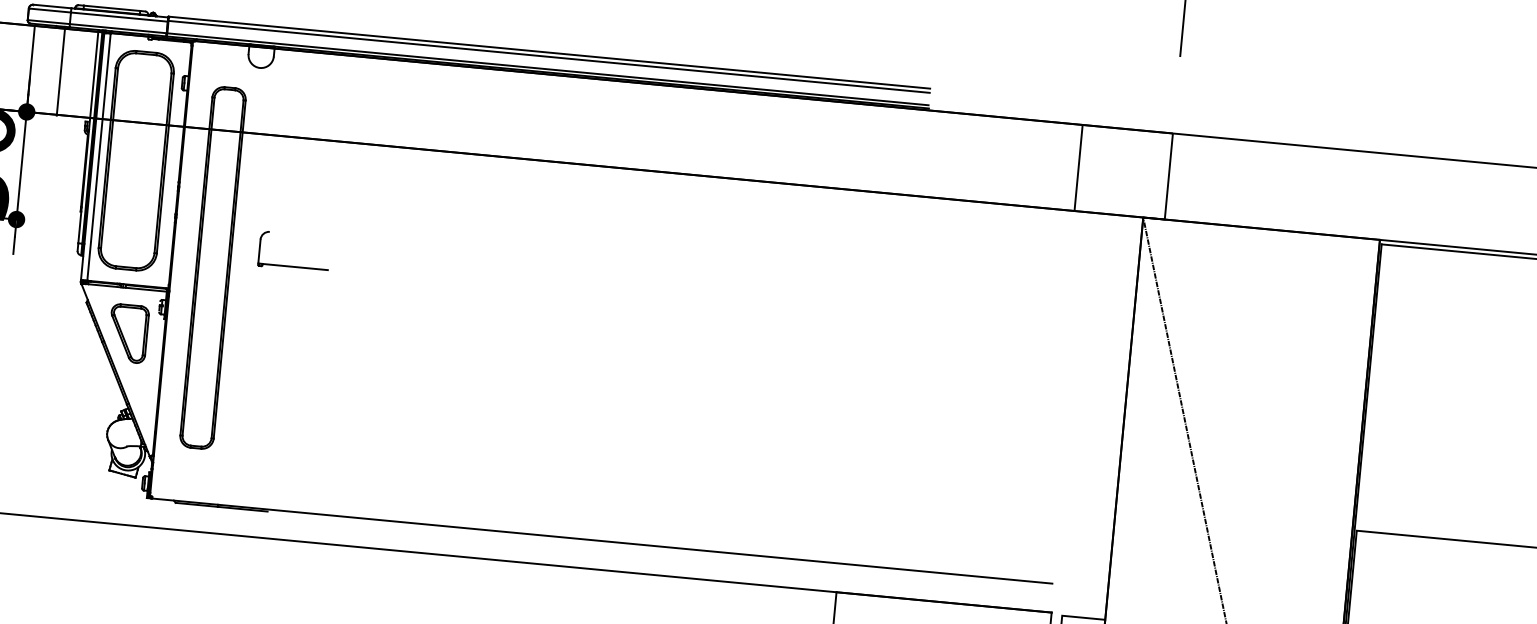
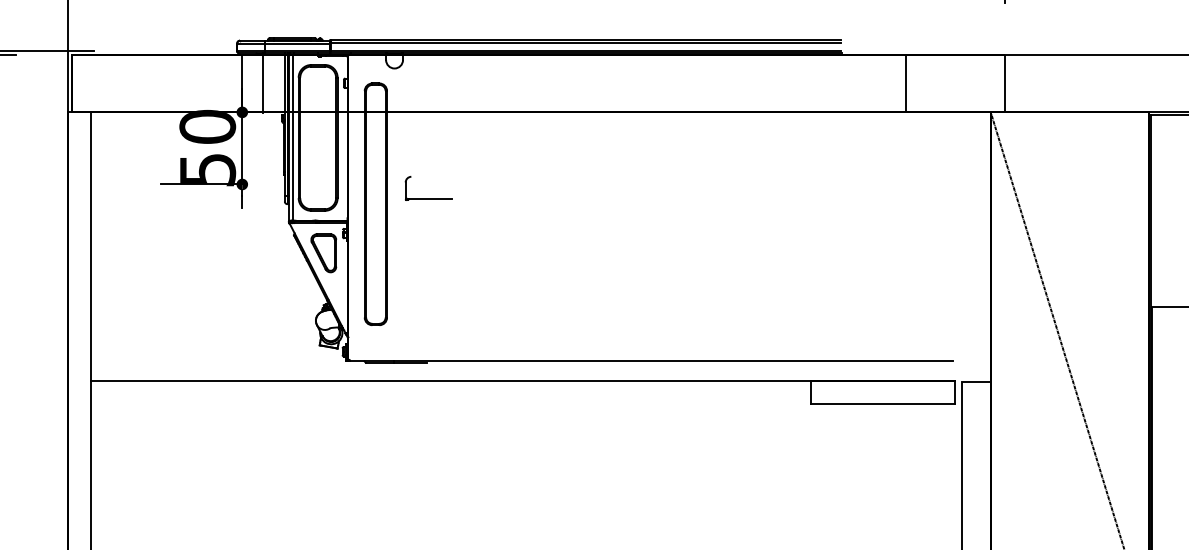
line: (1078, 167) -> (905, 83), moved

